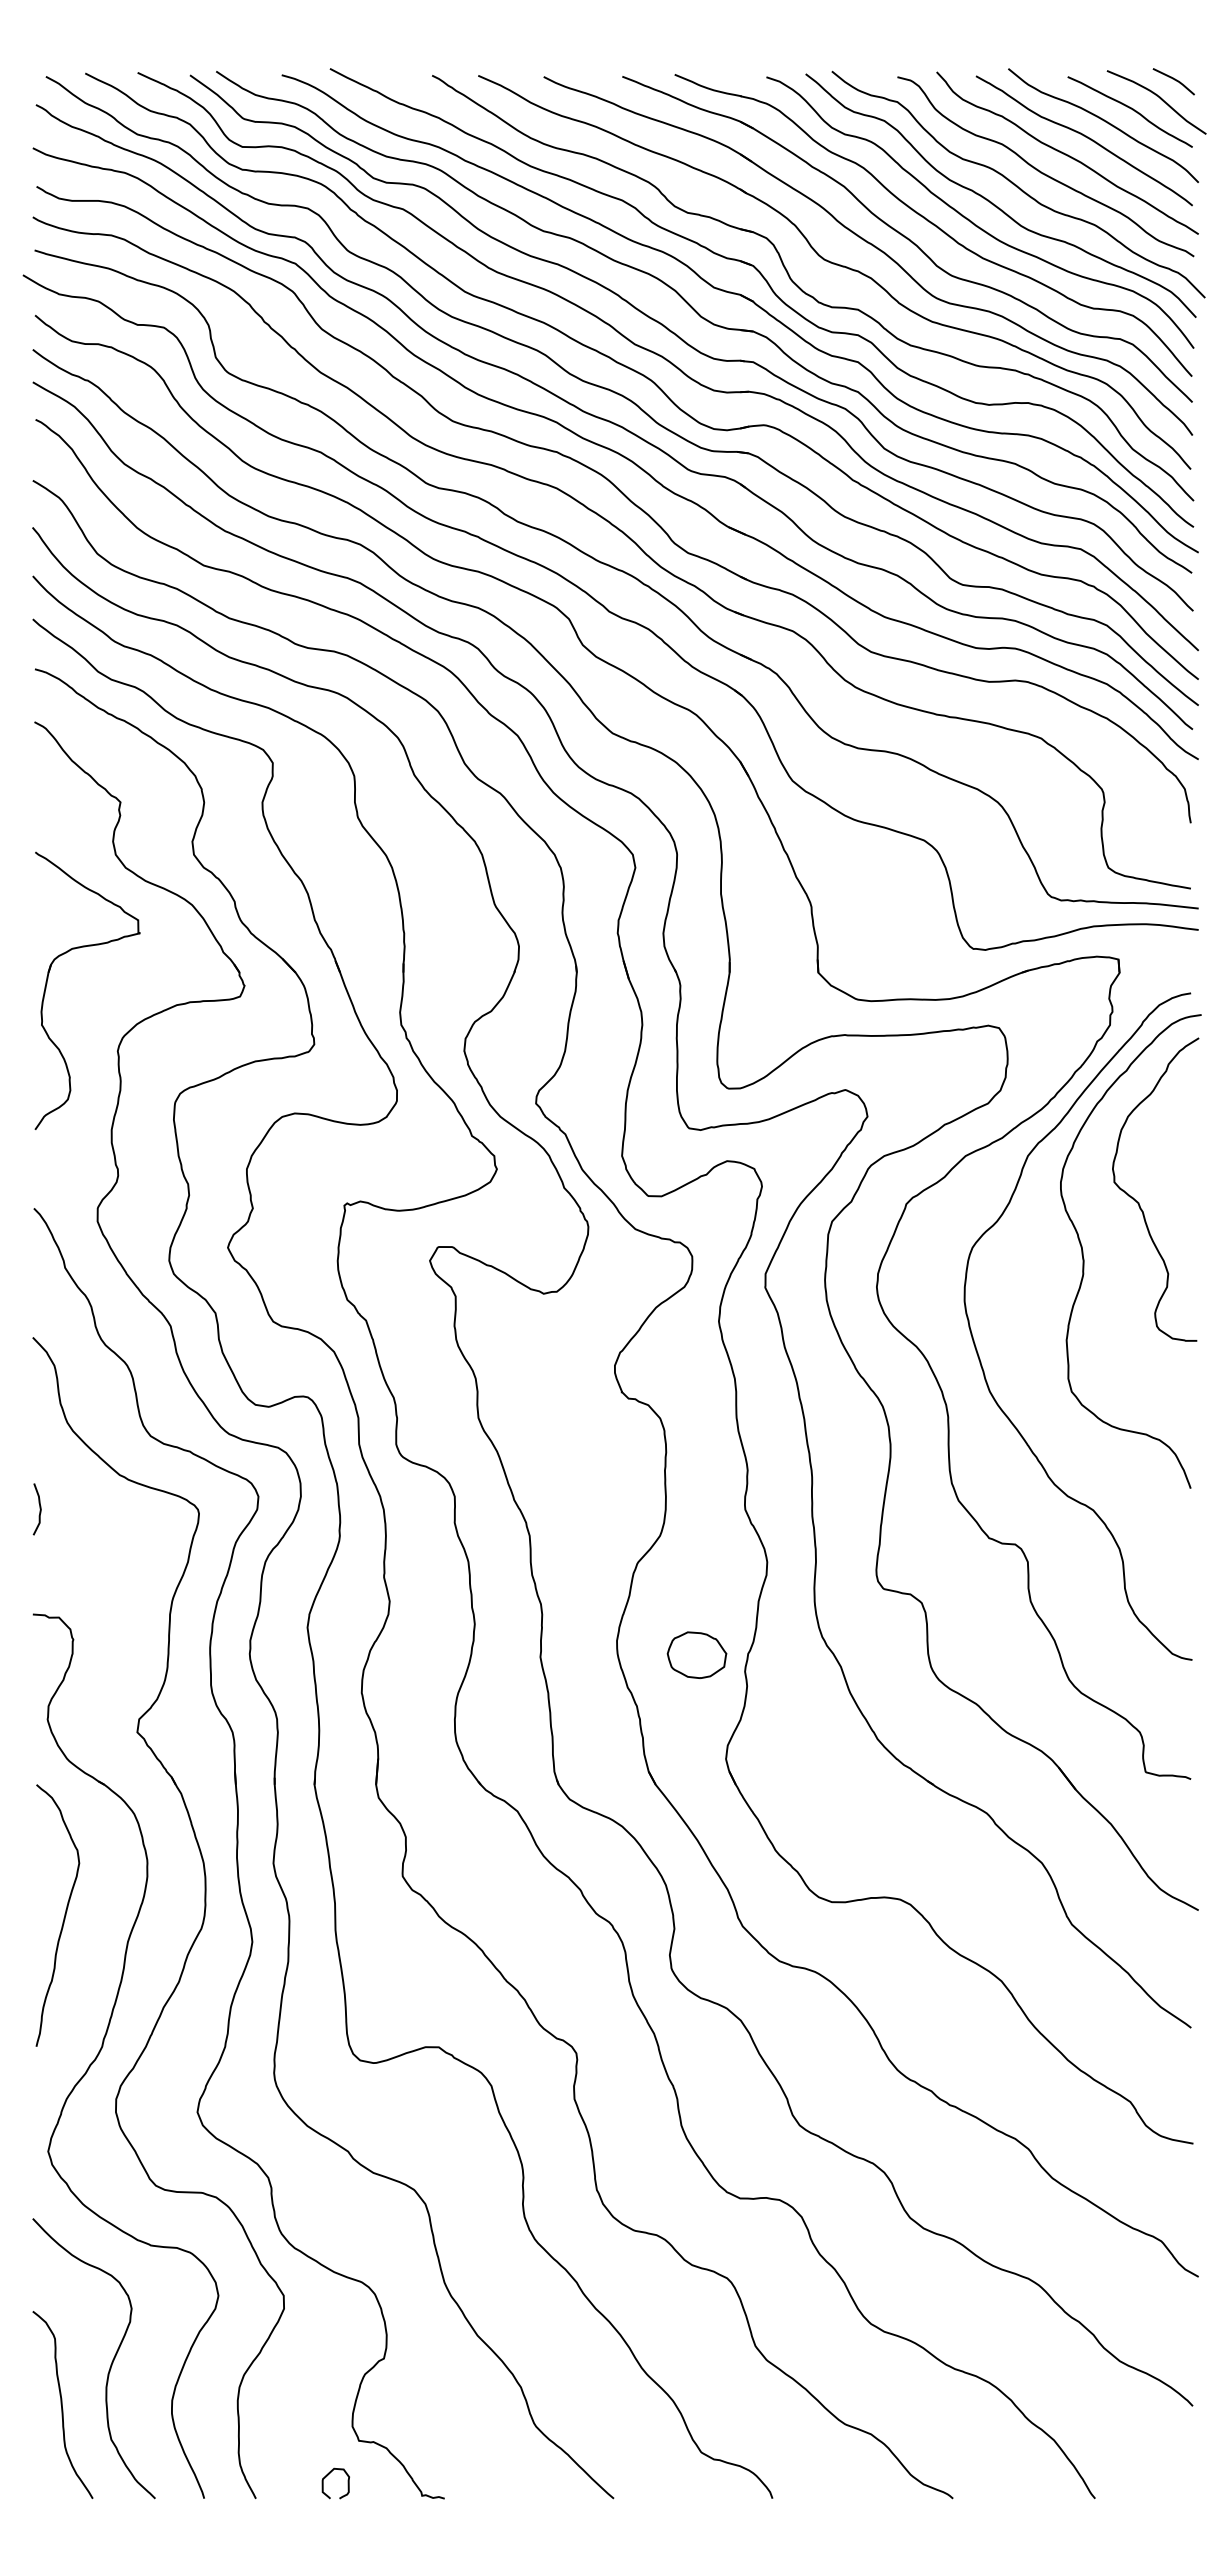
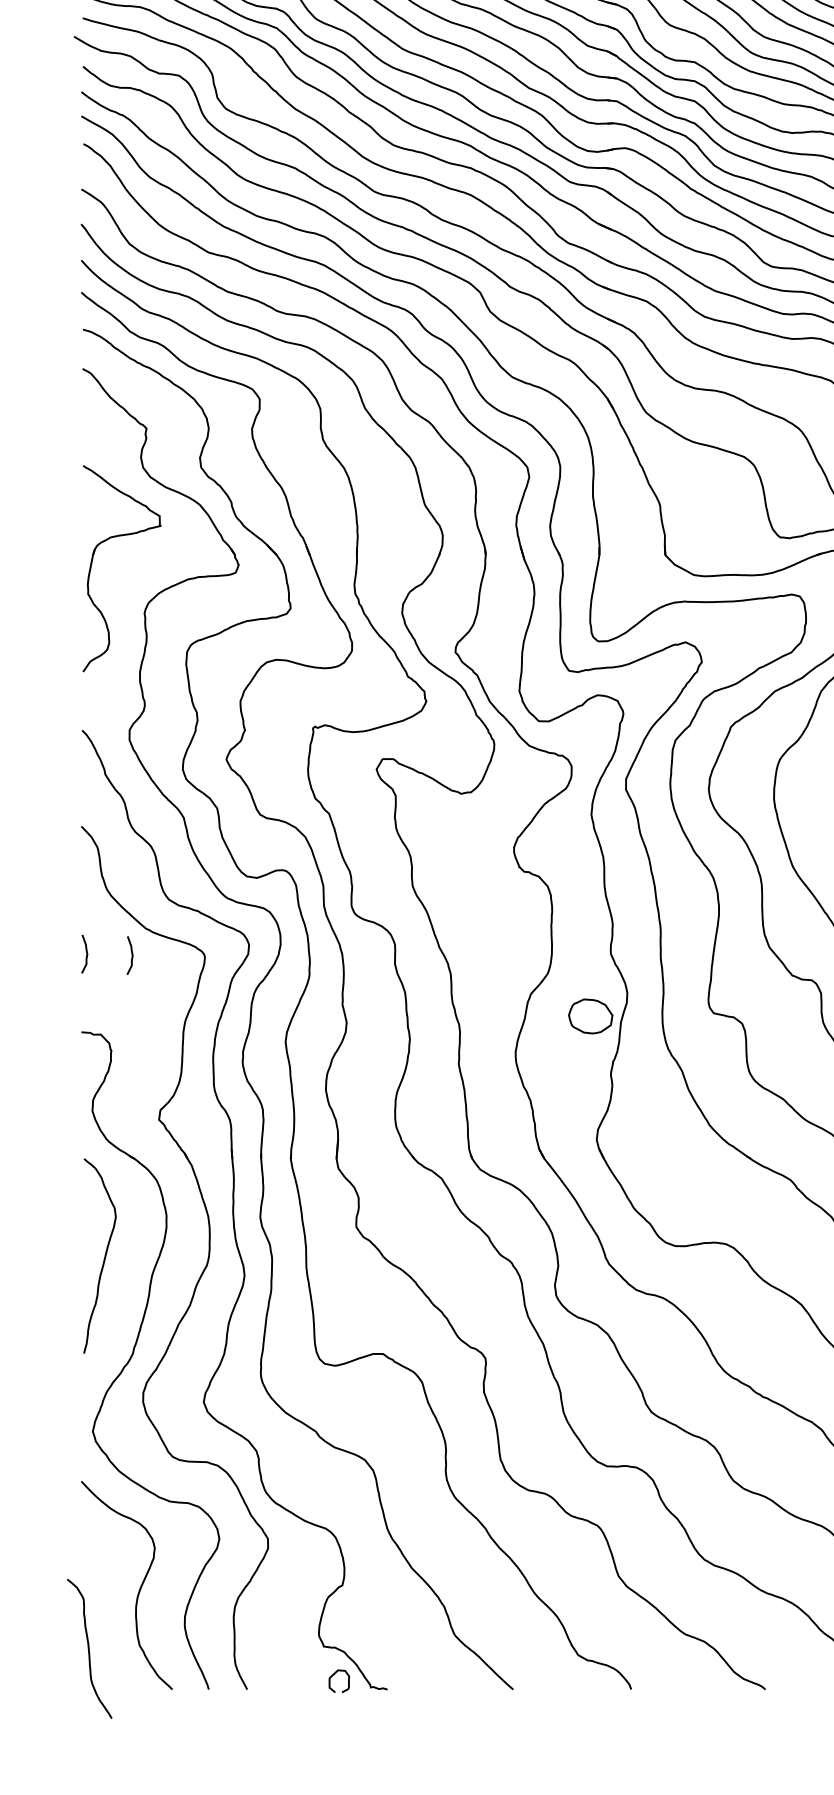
curve: (100, 1510) -> (131, 954), added
part: (696, 1654) -> (590, 1015), moved
curve: (62, 2404) -> (89, 1648), moved
curve: (328, 2475) -> (333, 1675), moved

